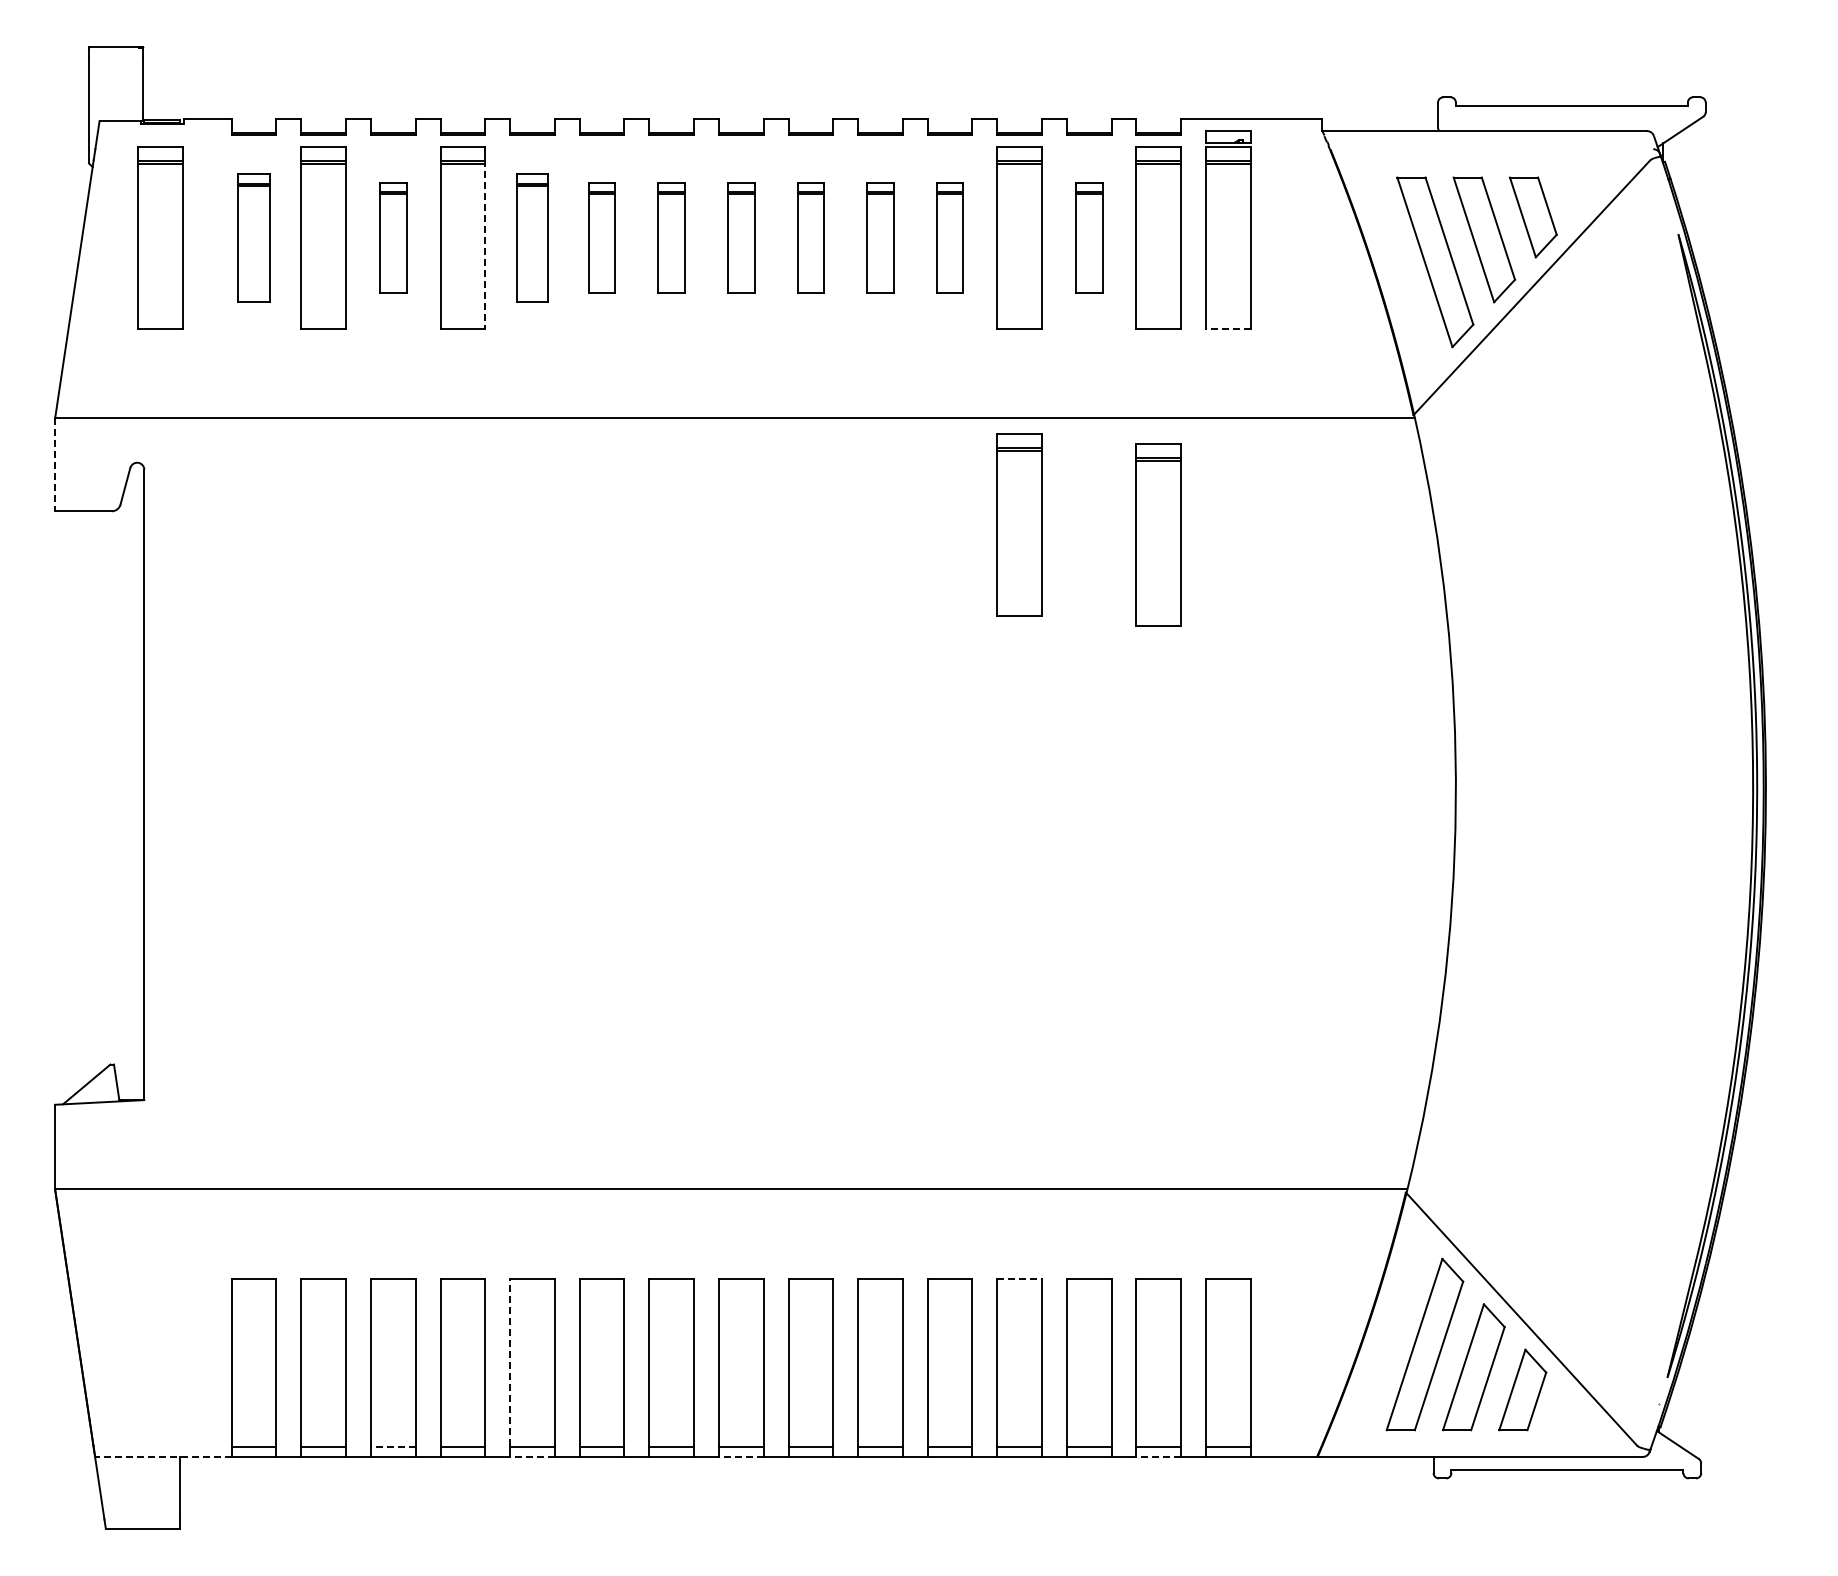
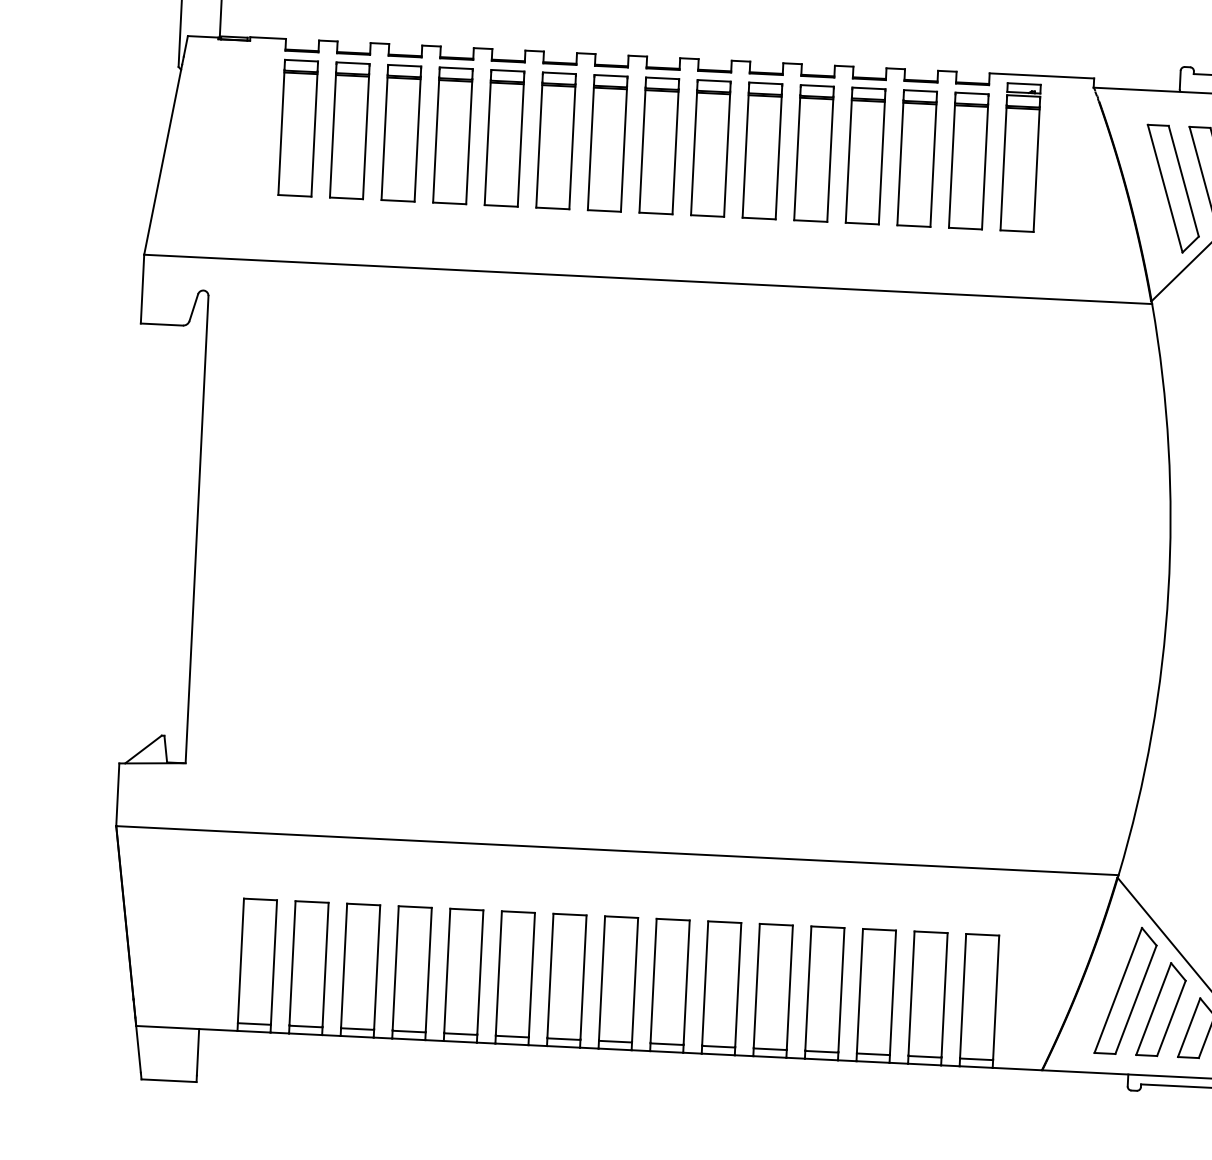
part: (160, 237) -> (228, 124), removed
part: (253, 237) -> (297, 127), size x1.43
part: (393, 237) -> (401, 132), size x1.67
part: (532, 237) -> (504, 137), size x1.43
part: (601, 237) -> (555, 140), size x1.67
part: (671, 237) -> (607, 142), size x1.67
part: (741, 237) -> (659, 145), size x1.67
part: (810, 237) -> (710, 147), size x1.67
part: (880, 237) -> (762, 150), size x1.67
part: (949, 237) -> (813, 153), size x1.67
part: (1089, 237) -> (917, 158), size x1.67
line: (485, 245) -> (469, 142), dashed -> solid
line: (1227, 329) -> (1016, 231), dashed -> solid
line: (55, 465) -> (142, 289), dashed -> solid
part: (1019, 524) -> (855, 368), removed
part: (1158, 534) -> (957, 380), removed
line: (1020, 1278) -> (828, 927), dashed -> solid
line: (510, 1362) -> (447, 970), dashed -> solid
line: (392, 1446) -> (357, 1028), dashed -> solid
line: (162, 1457) -> (186, 1028), dashed -> solid
line: (531, 1457) -> (459, 1042), dashed -> solid
line: (740, 1457) -> (614, 1049), dashed -> solid
line: (1158, 1457) -> (924, 1064), dashed -> solid

